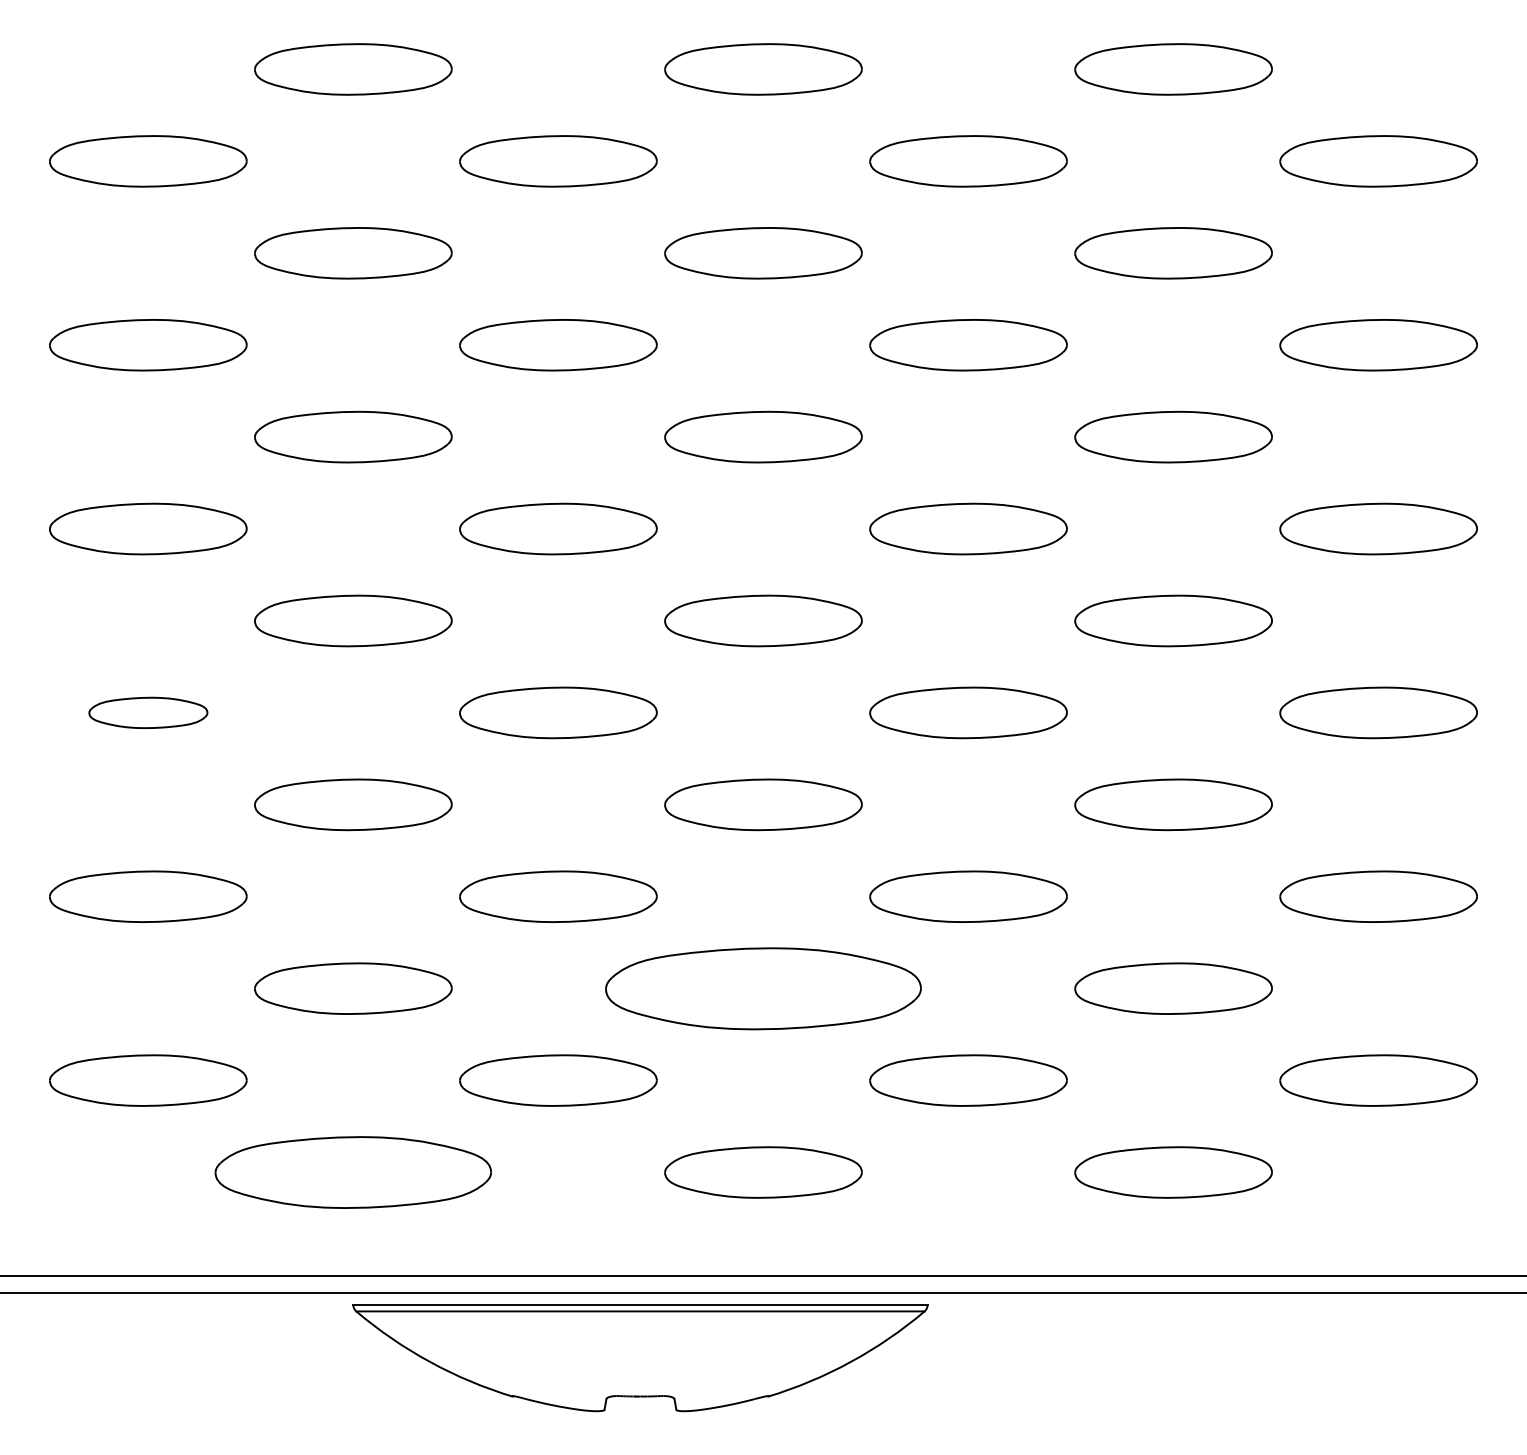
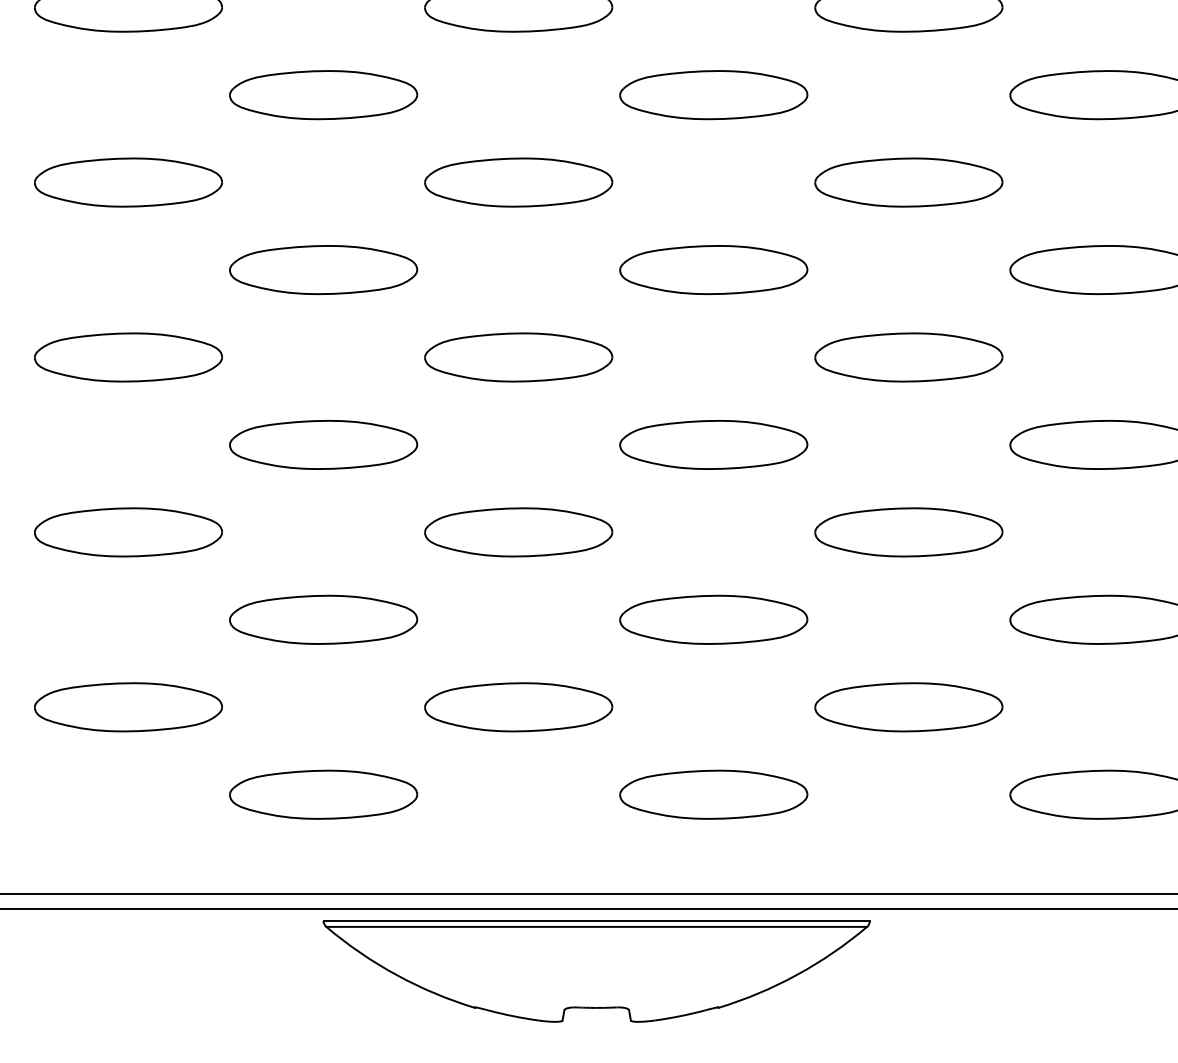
part: (148, 712) -> (128, 357), size x1.67
part: (763, 988) -> (713, 619), size x0.62
part: (353, 1172) -> (323, 794), size x0.71

